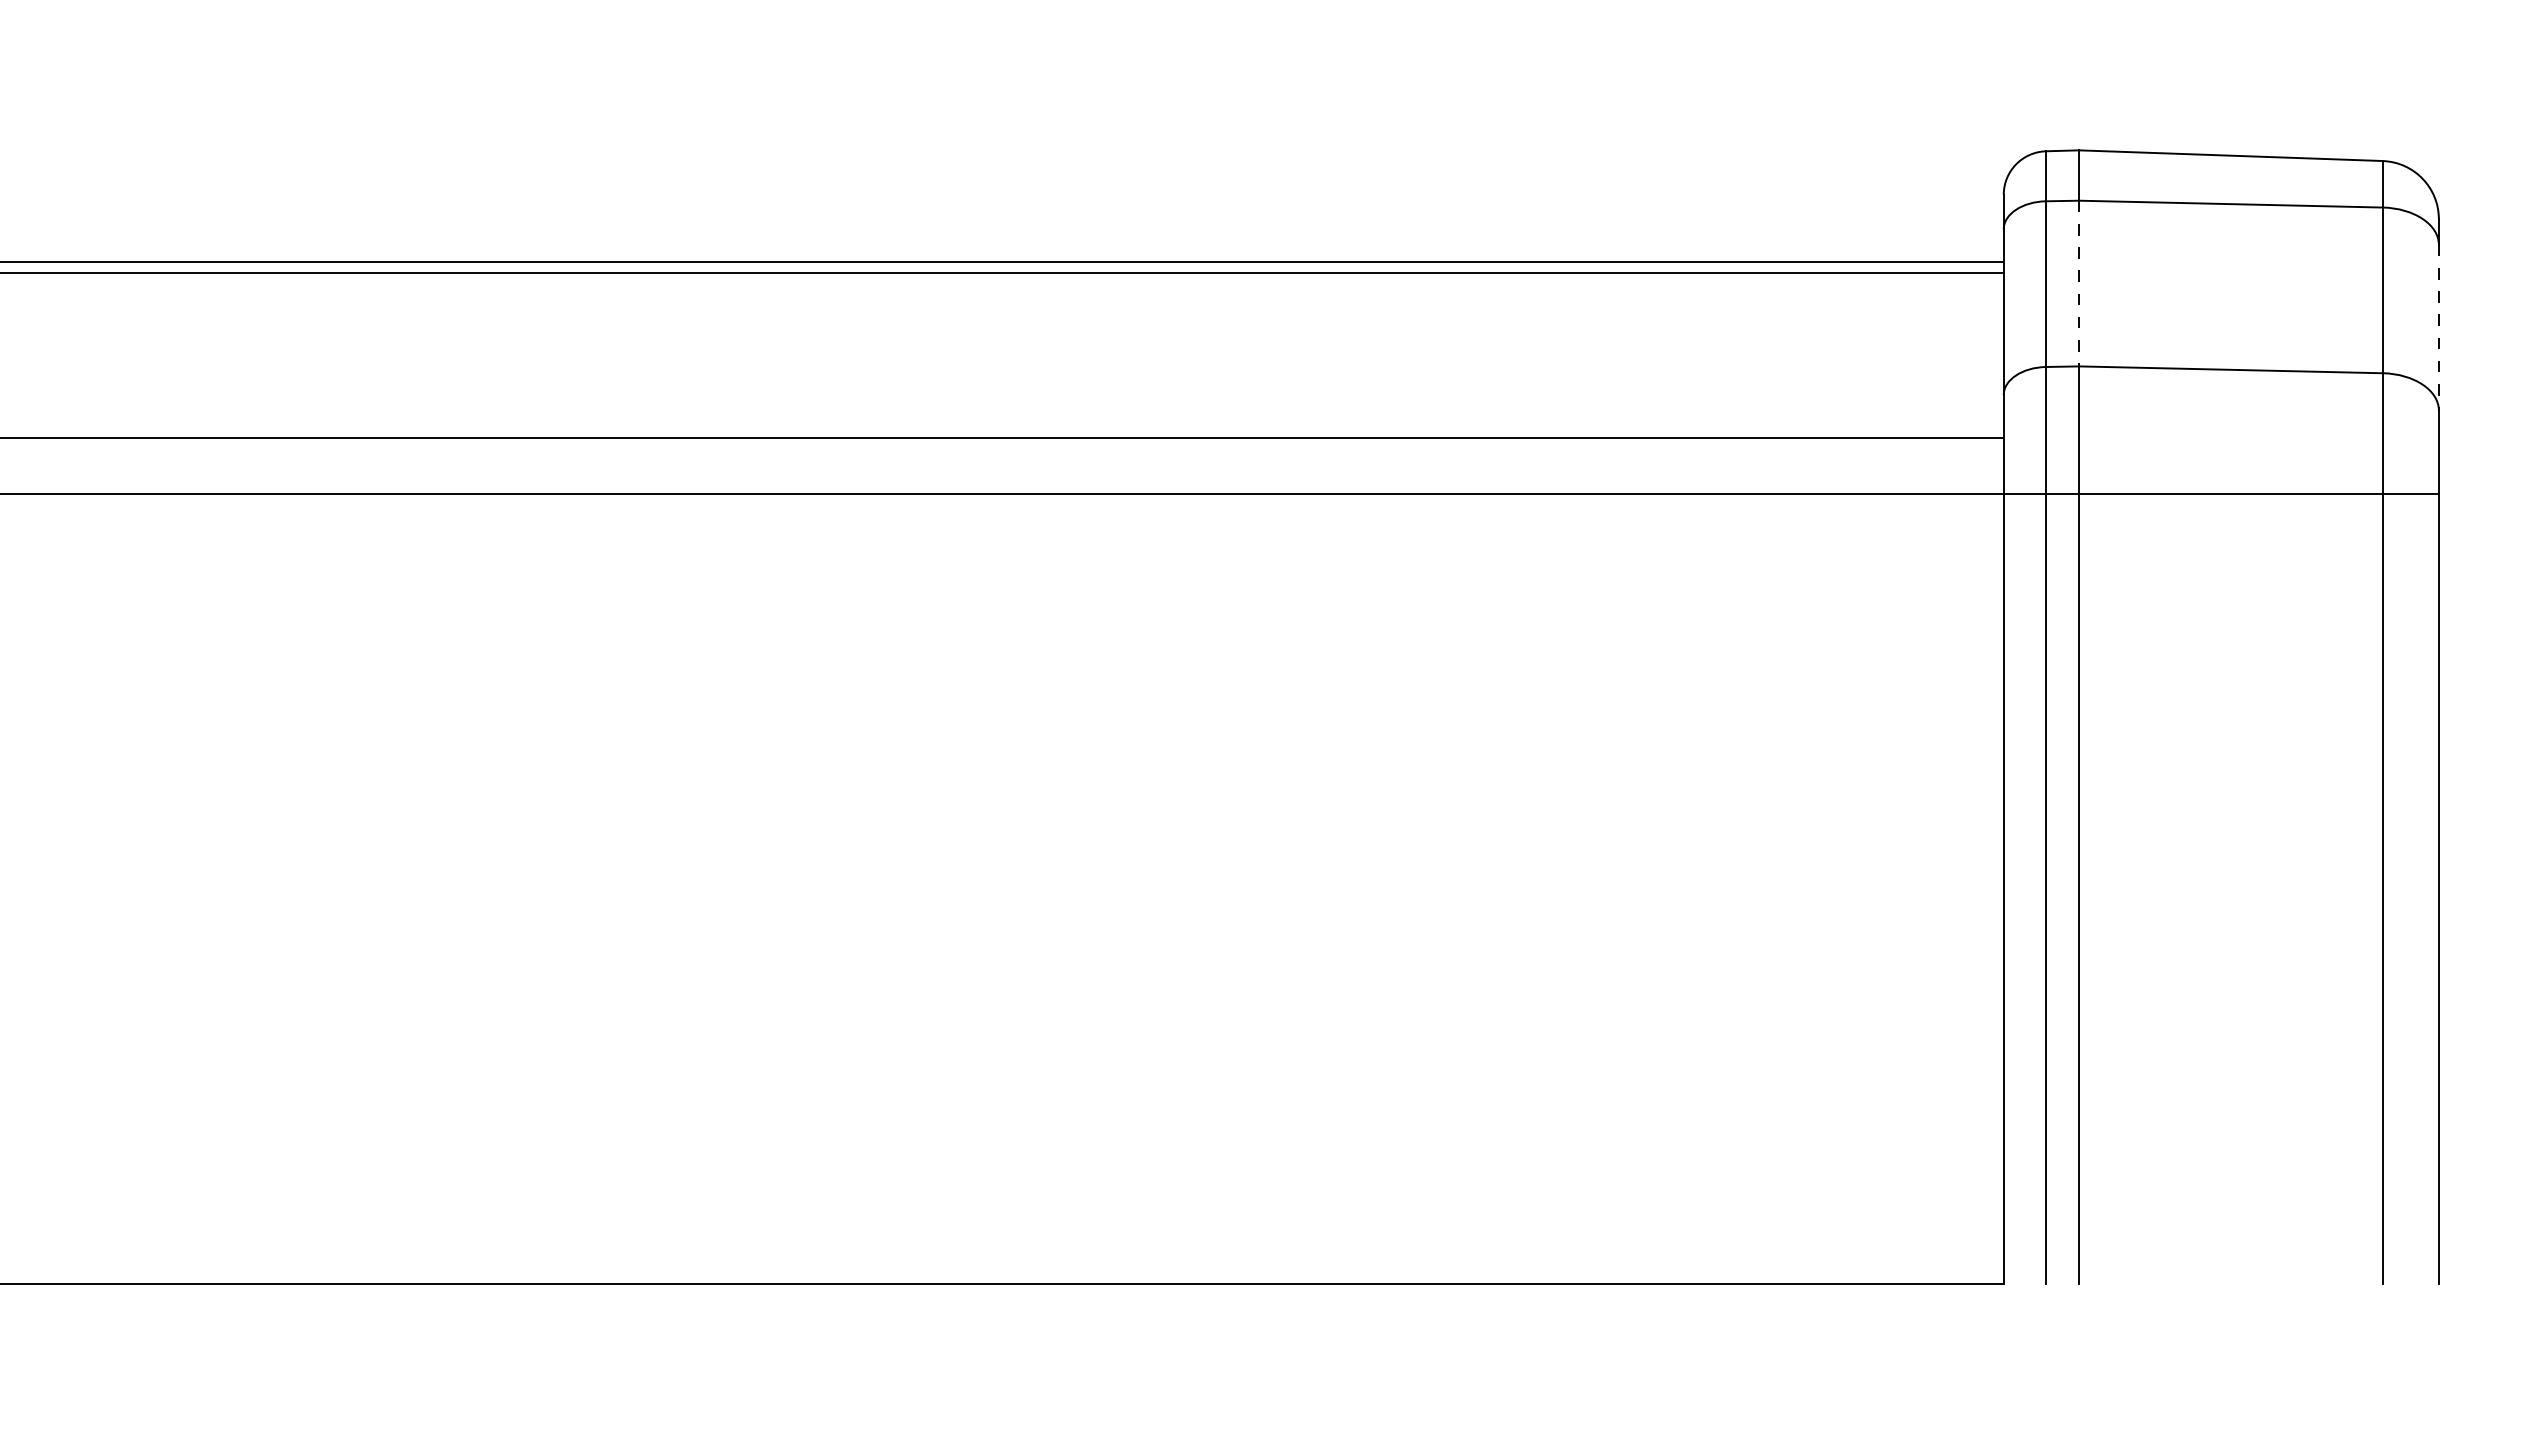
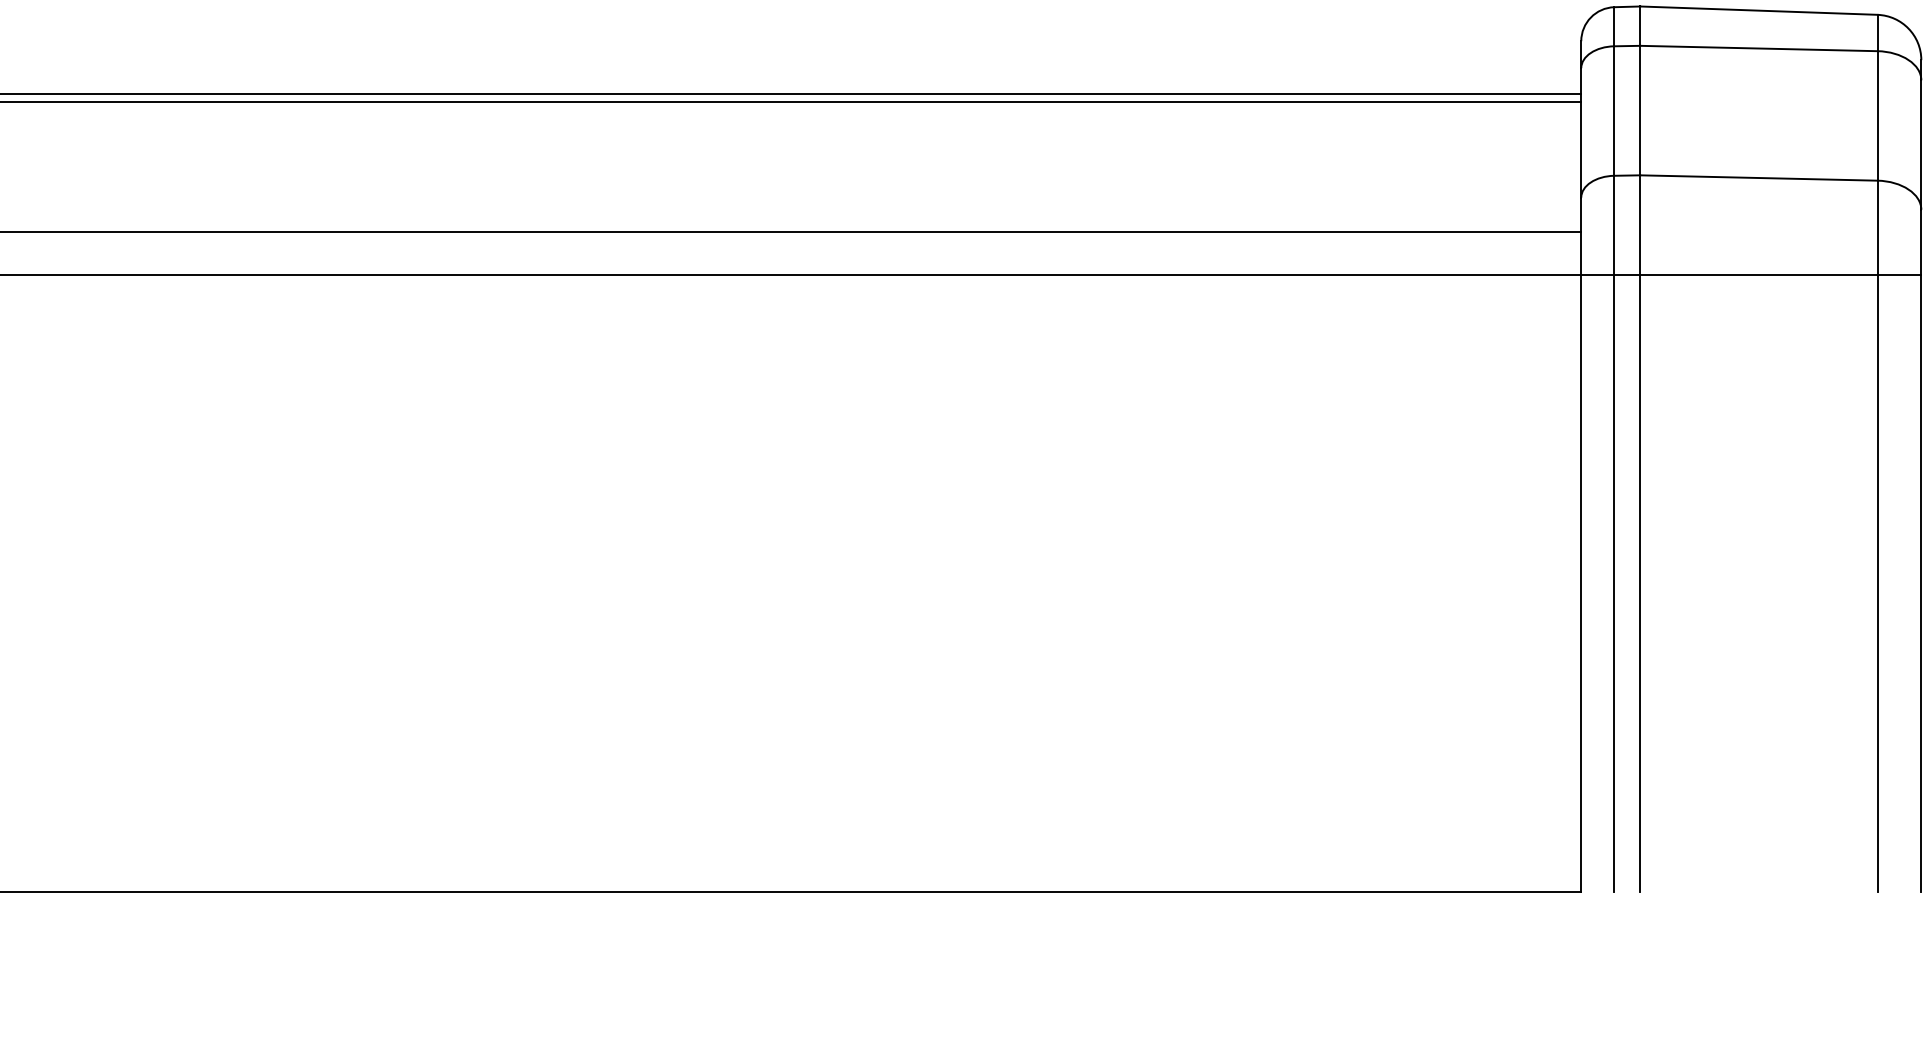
line: (2079, 283) -> (1640, 110), dashed -> solid
line: (2438, 327) -> (1921, 144), dashed -> solid

